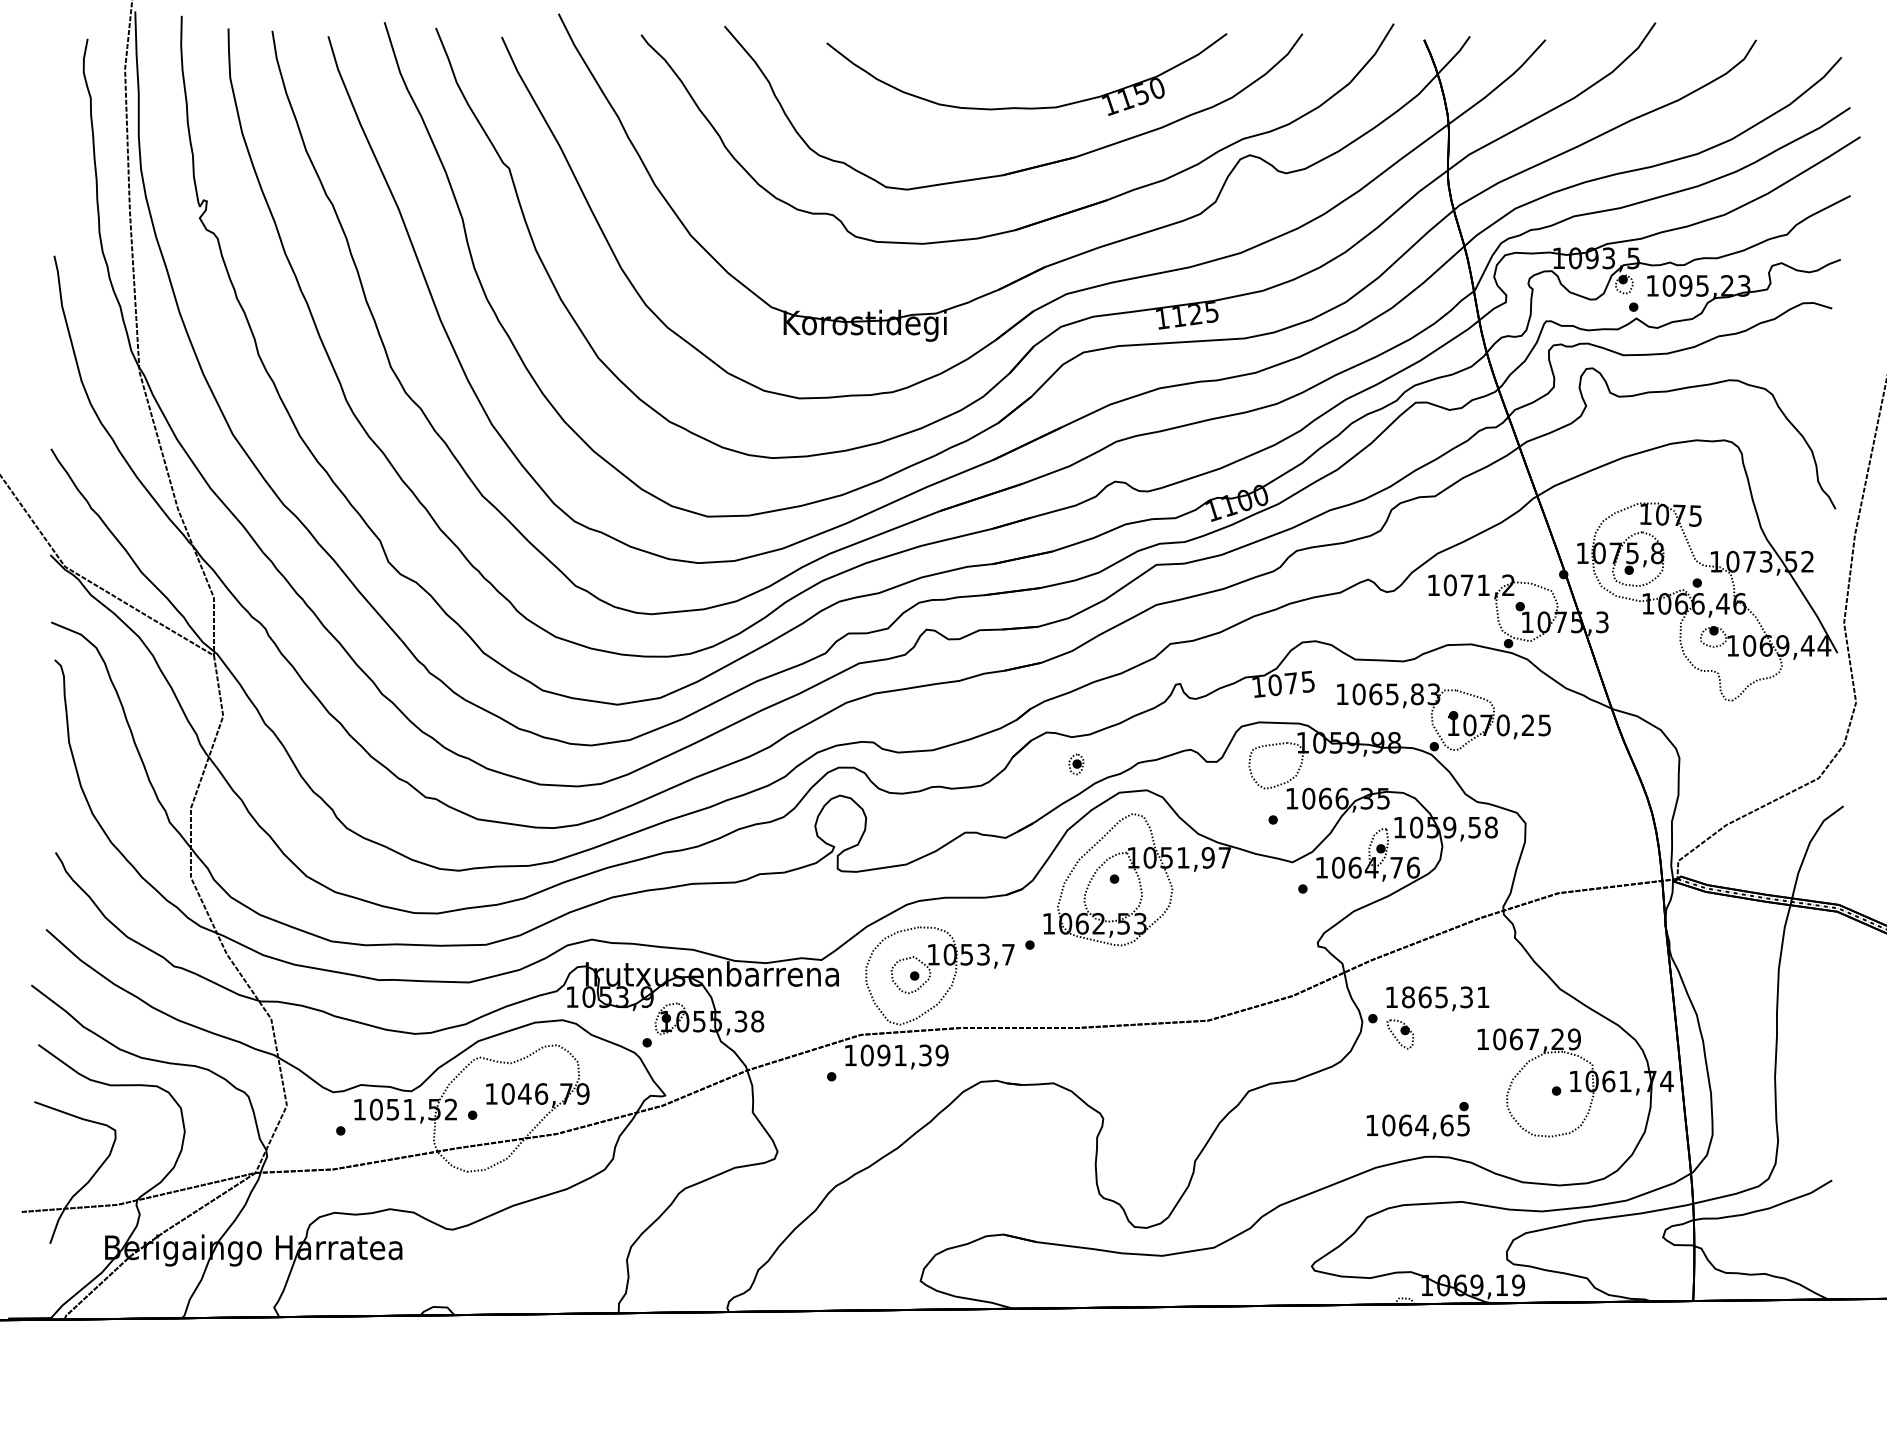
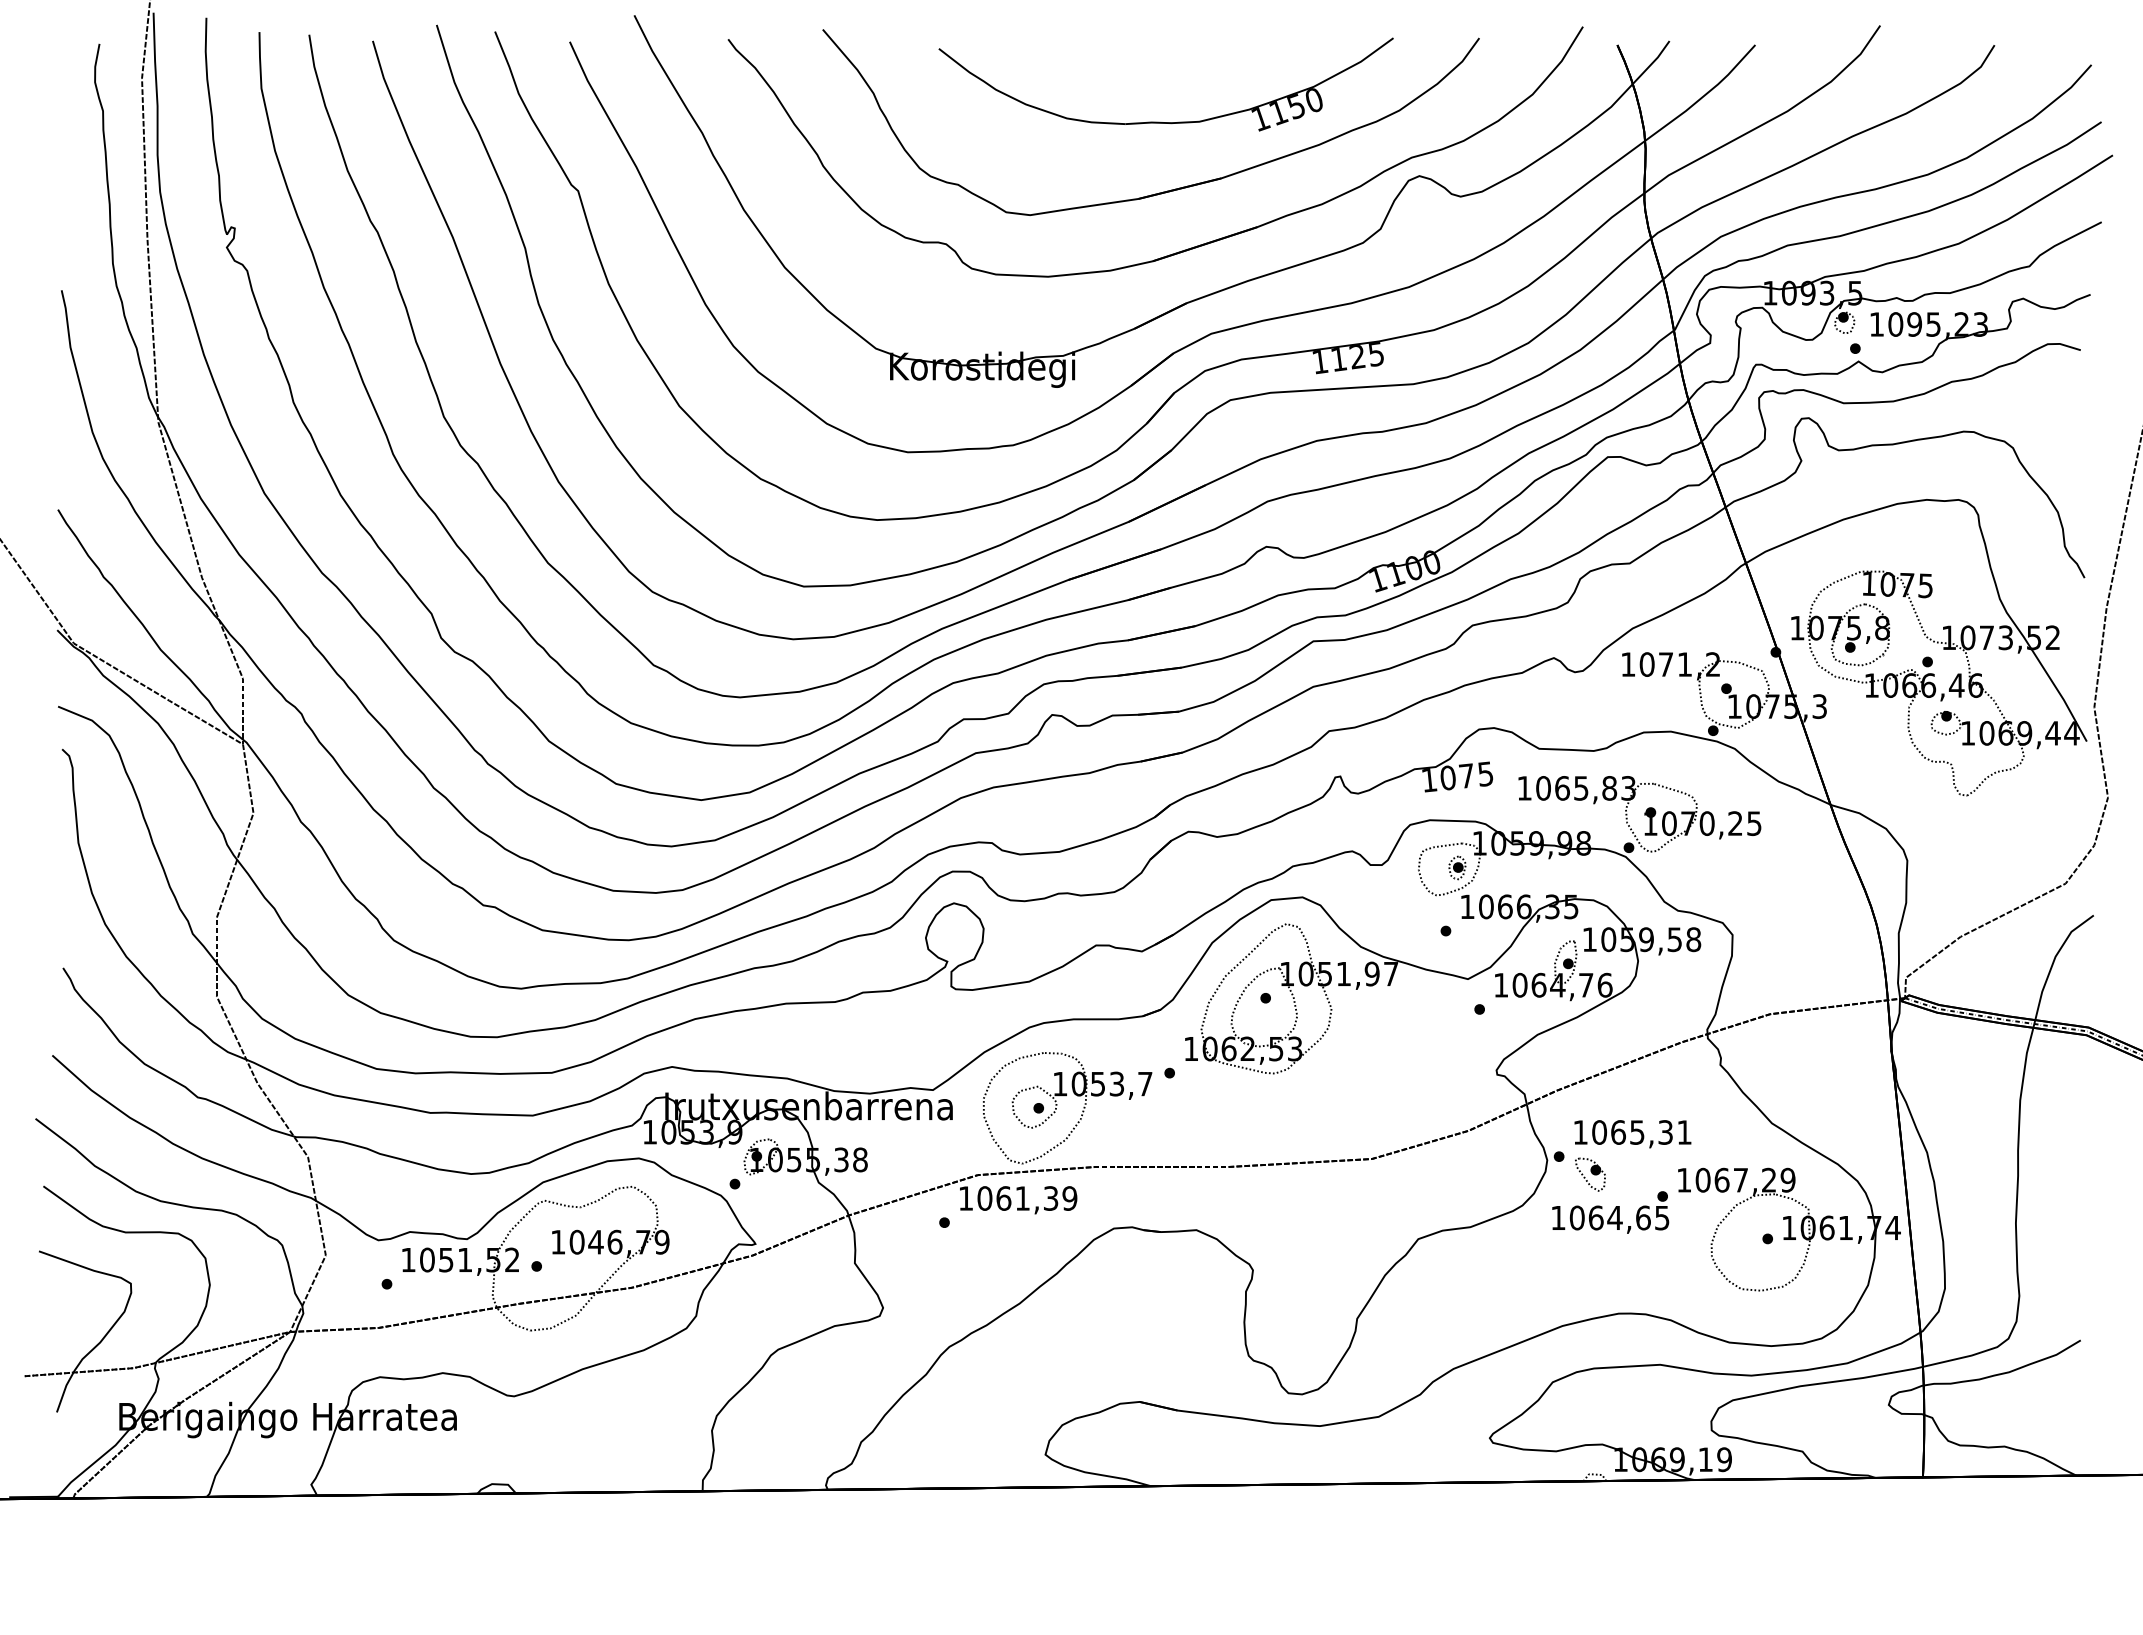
part: (1076, 764) -> (1457, 867), moved
text: (1408, 997) -> (1599, 1132), 1865,31 -> 1065,31
text: (883, 1055) -> (1003, 1198), 1091,39 -> 1061,39
text: (1418, 1120) -> (1610, 1212), moved

